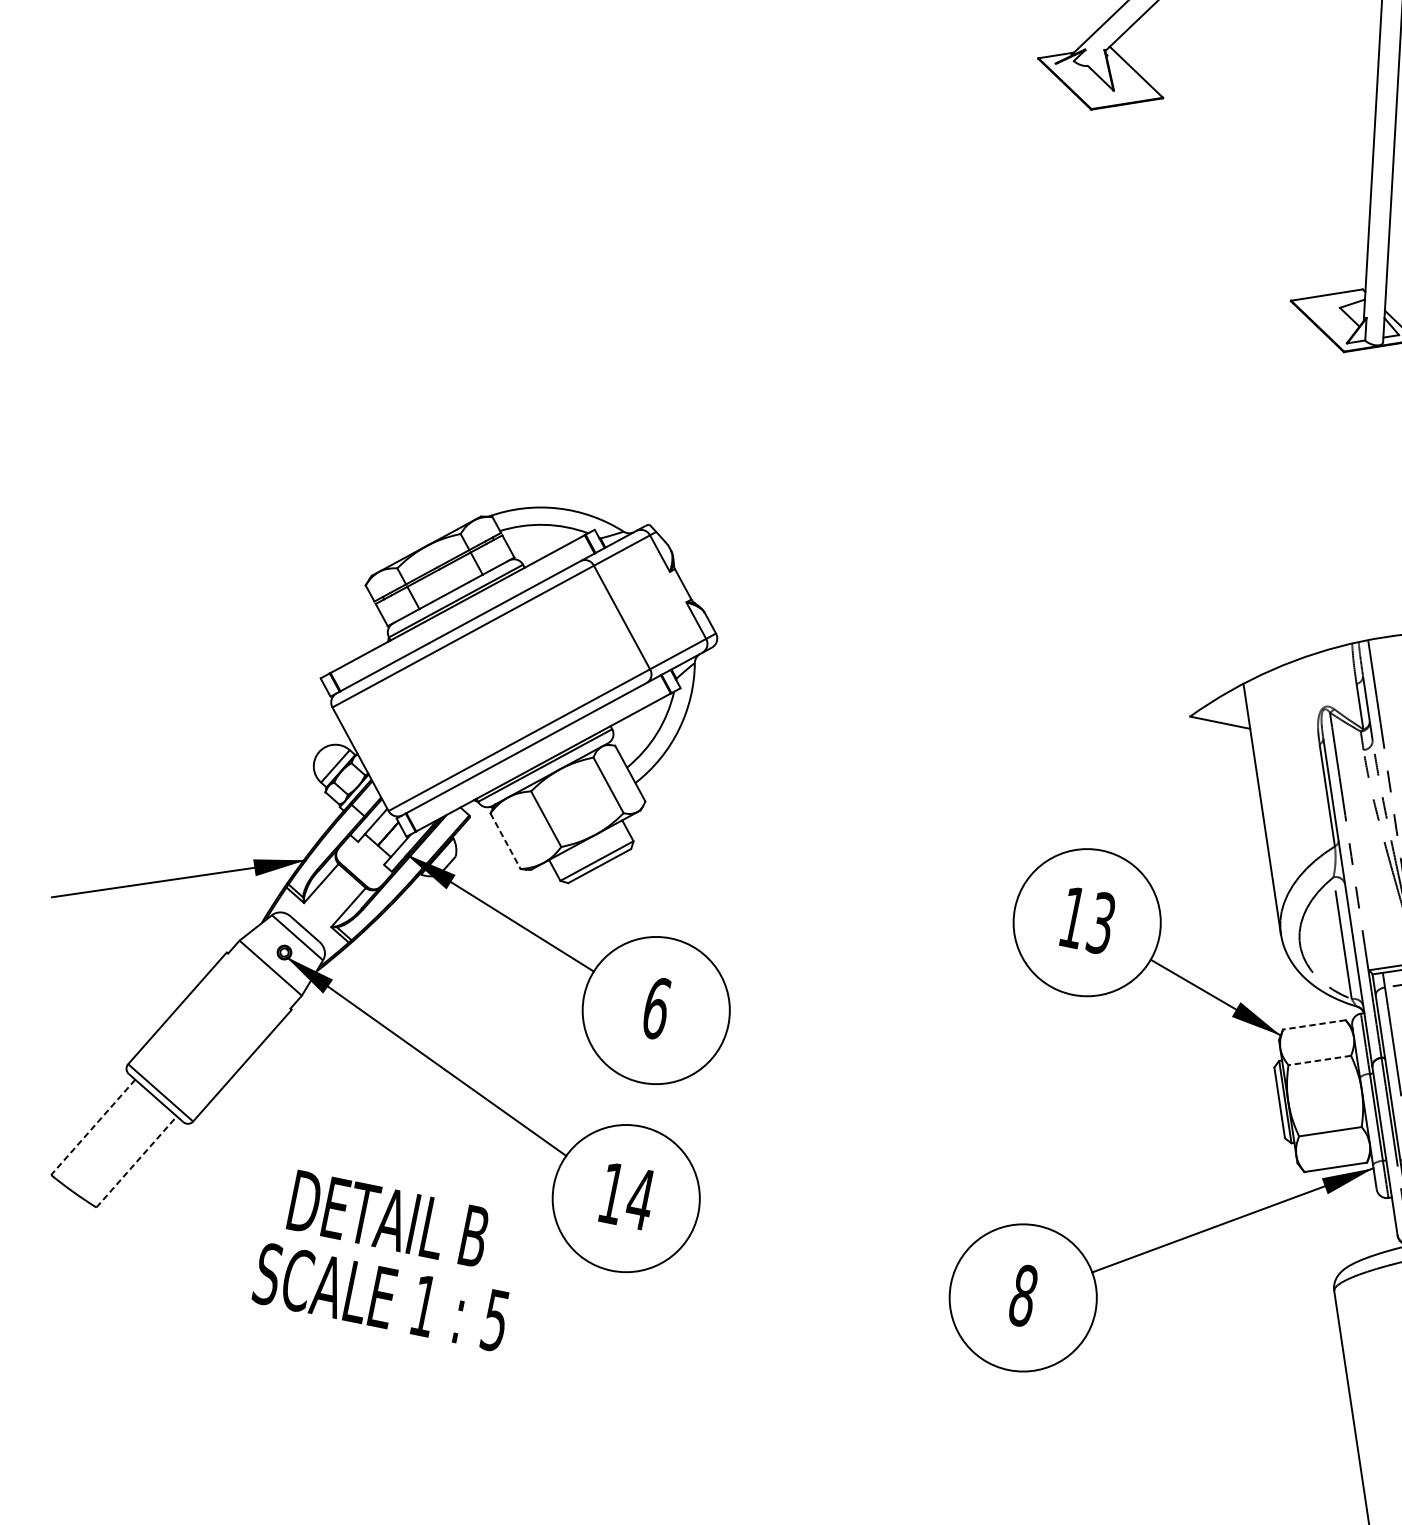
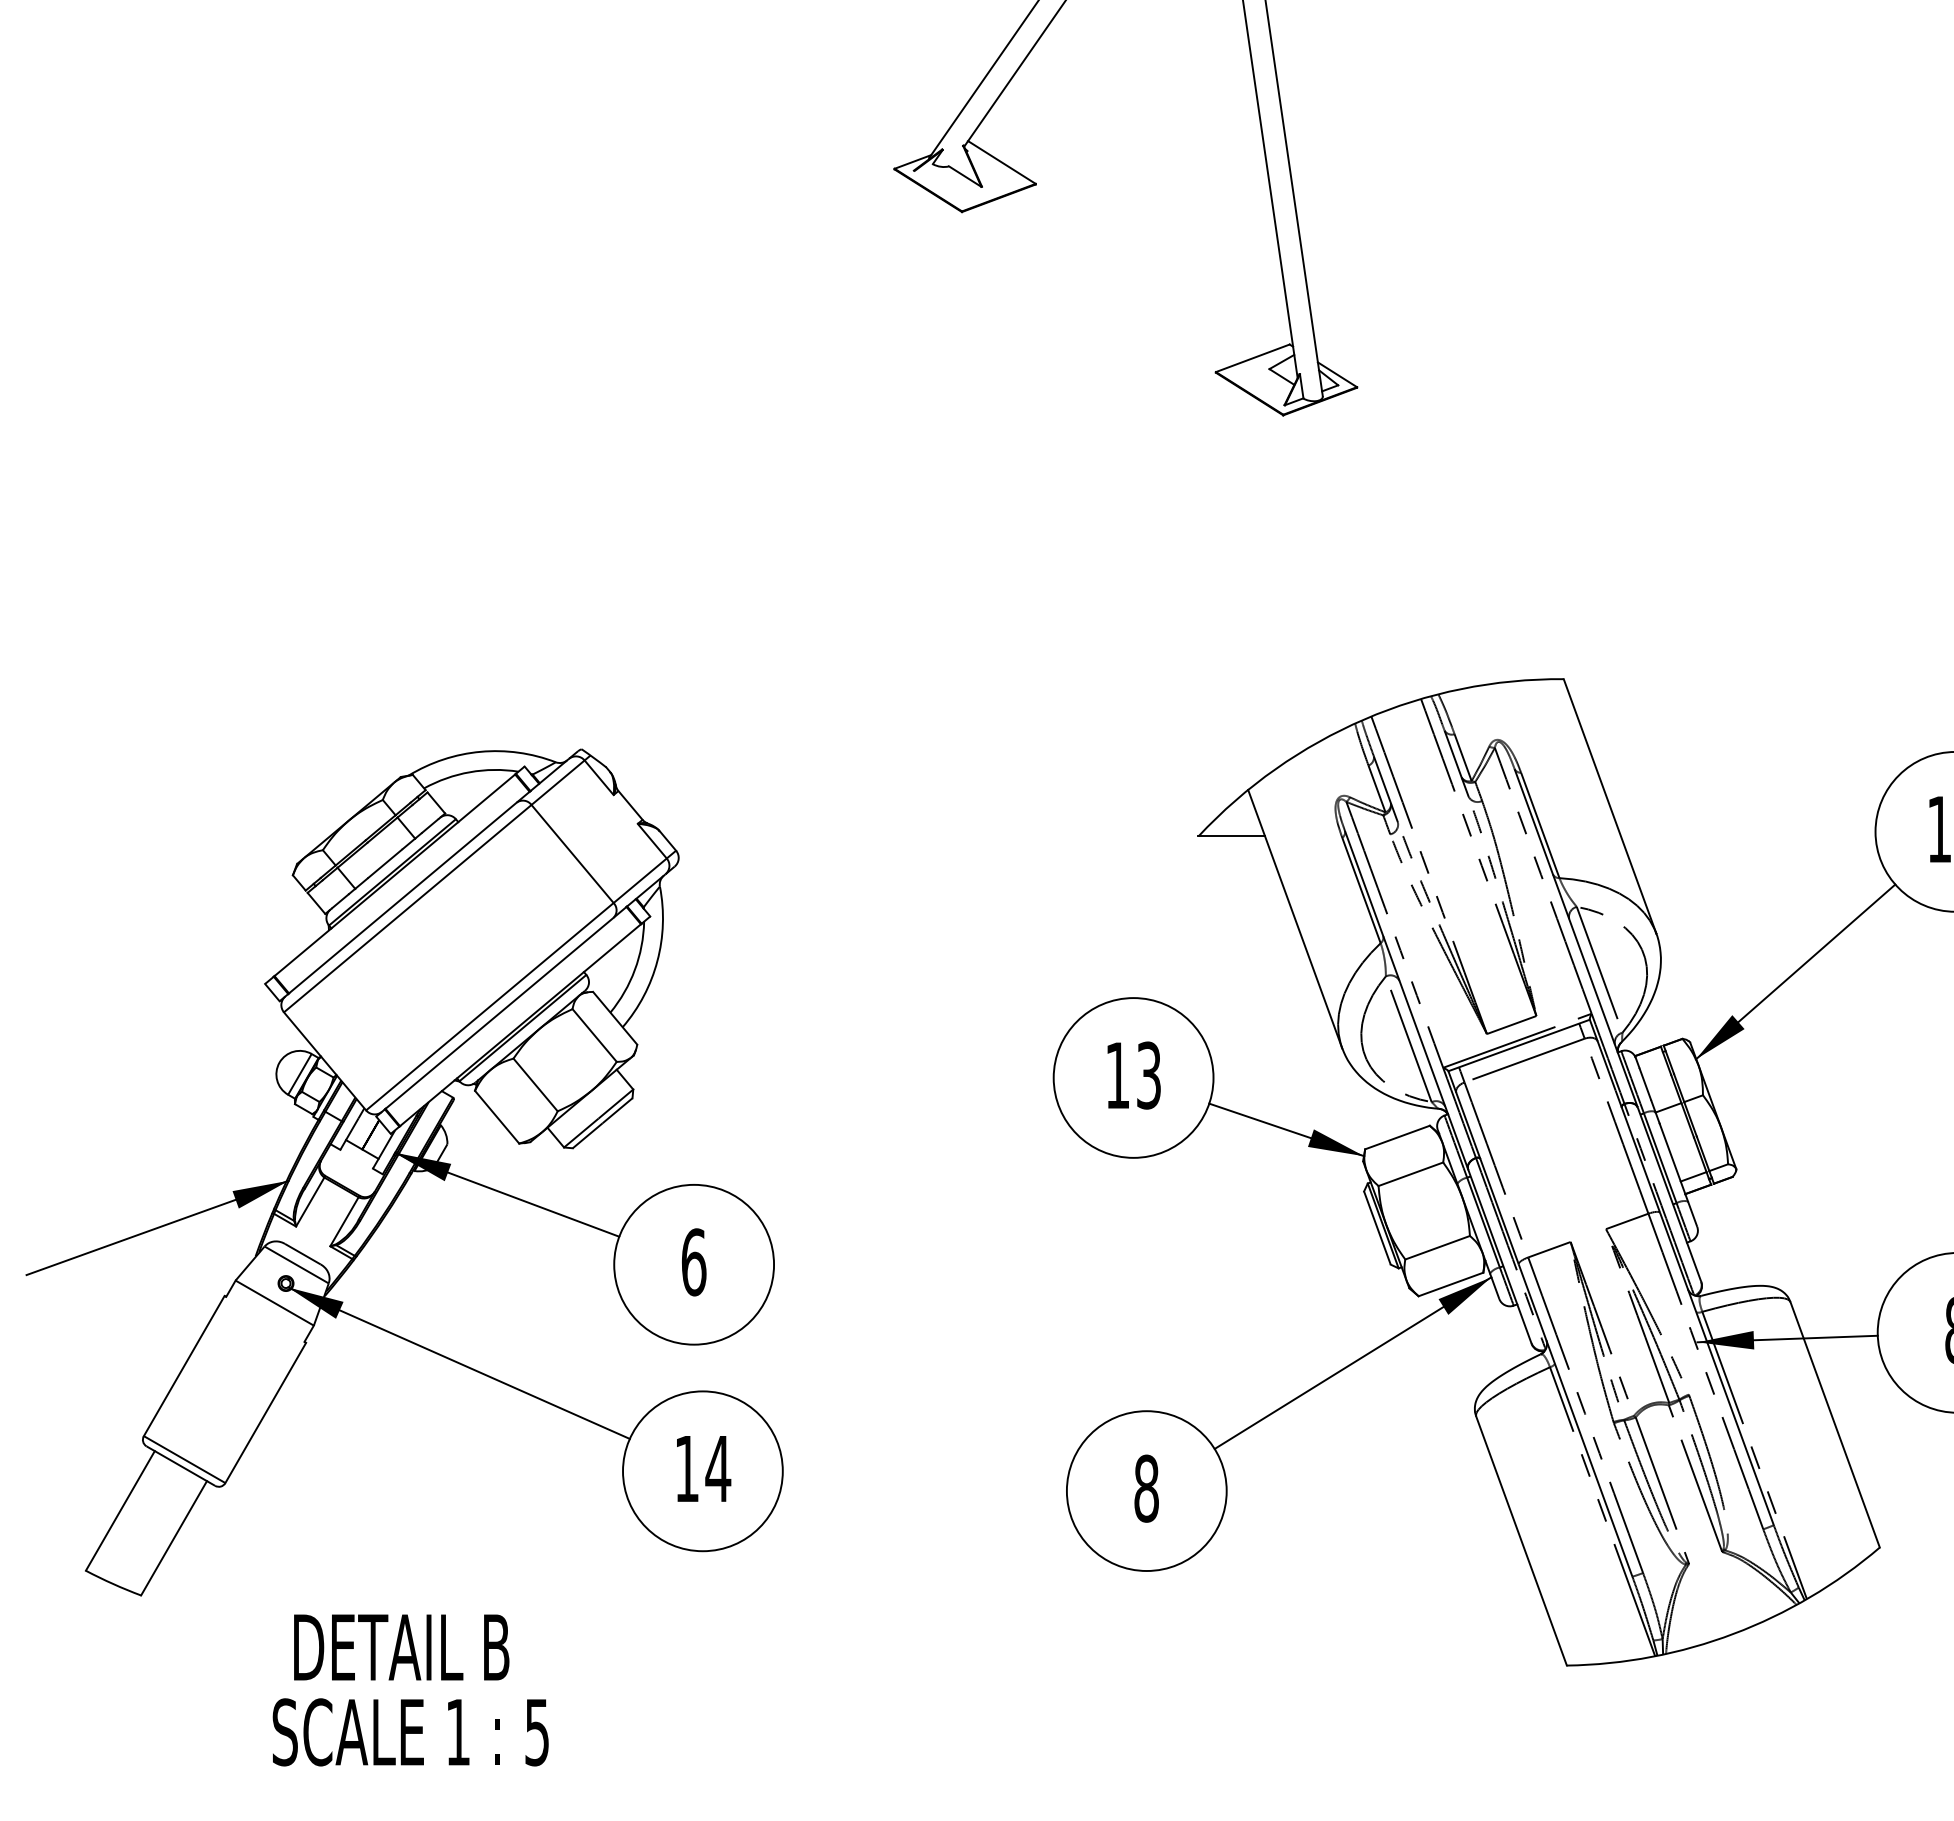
line: (505, 841) -> (497, 1117), dashed -> solid
line: (1314, 1024) -> (1397, 1137), dashed -> solid
line: (1319, 1060) -> (1410, 1174), dashed -> solid
line: (93, 1127) -> (120, 1511), dashed -> solid
line: (137, 1162) -> (174, 1538), dashed -> solid
text: (388, 1259) -> (410, 1690), moved

